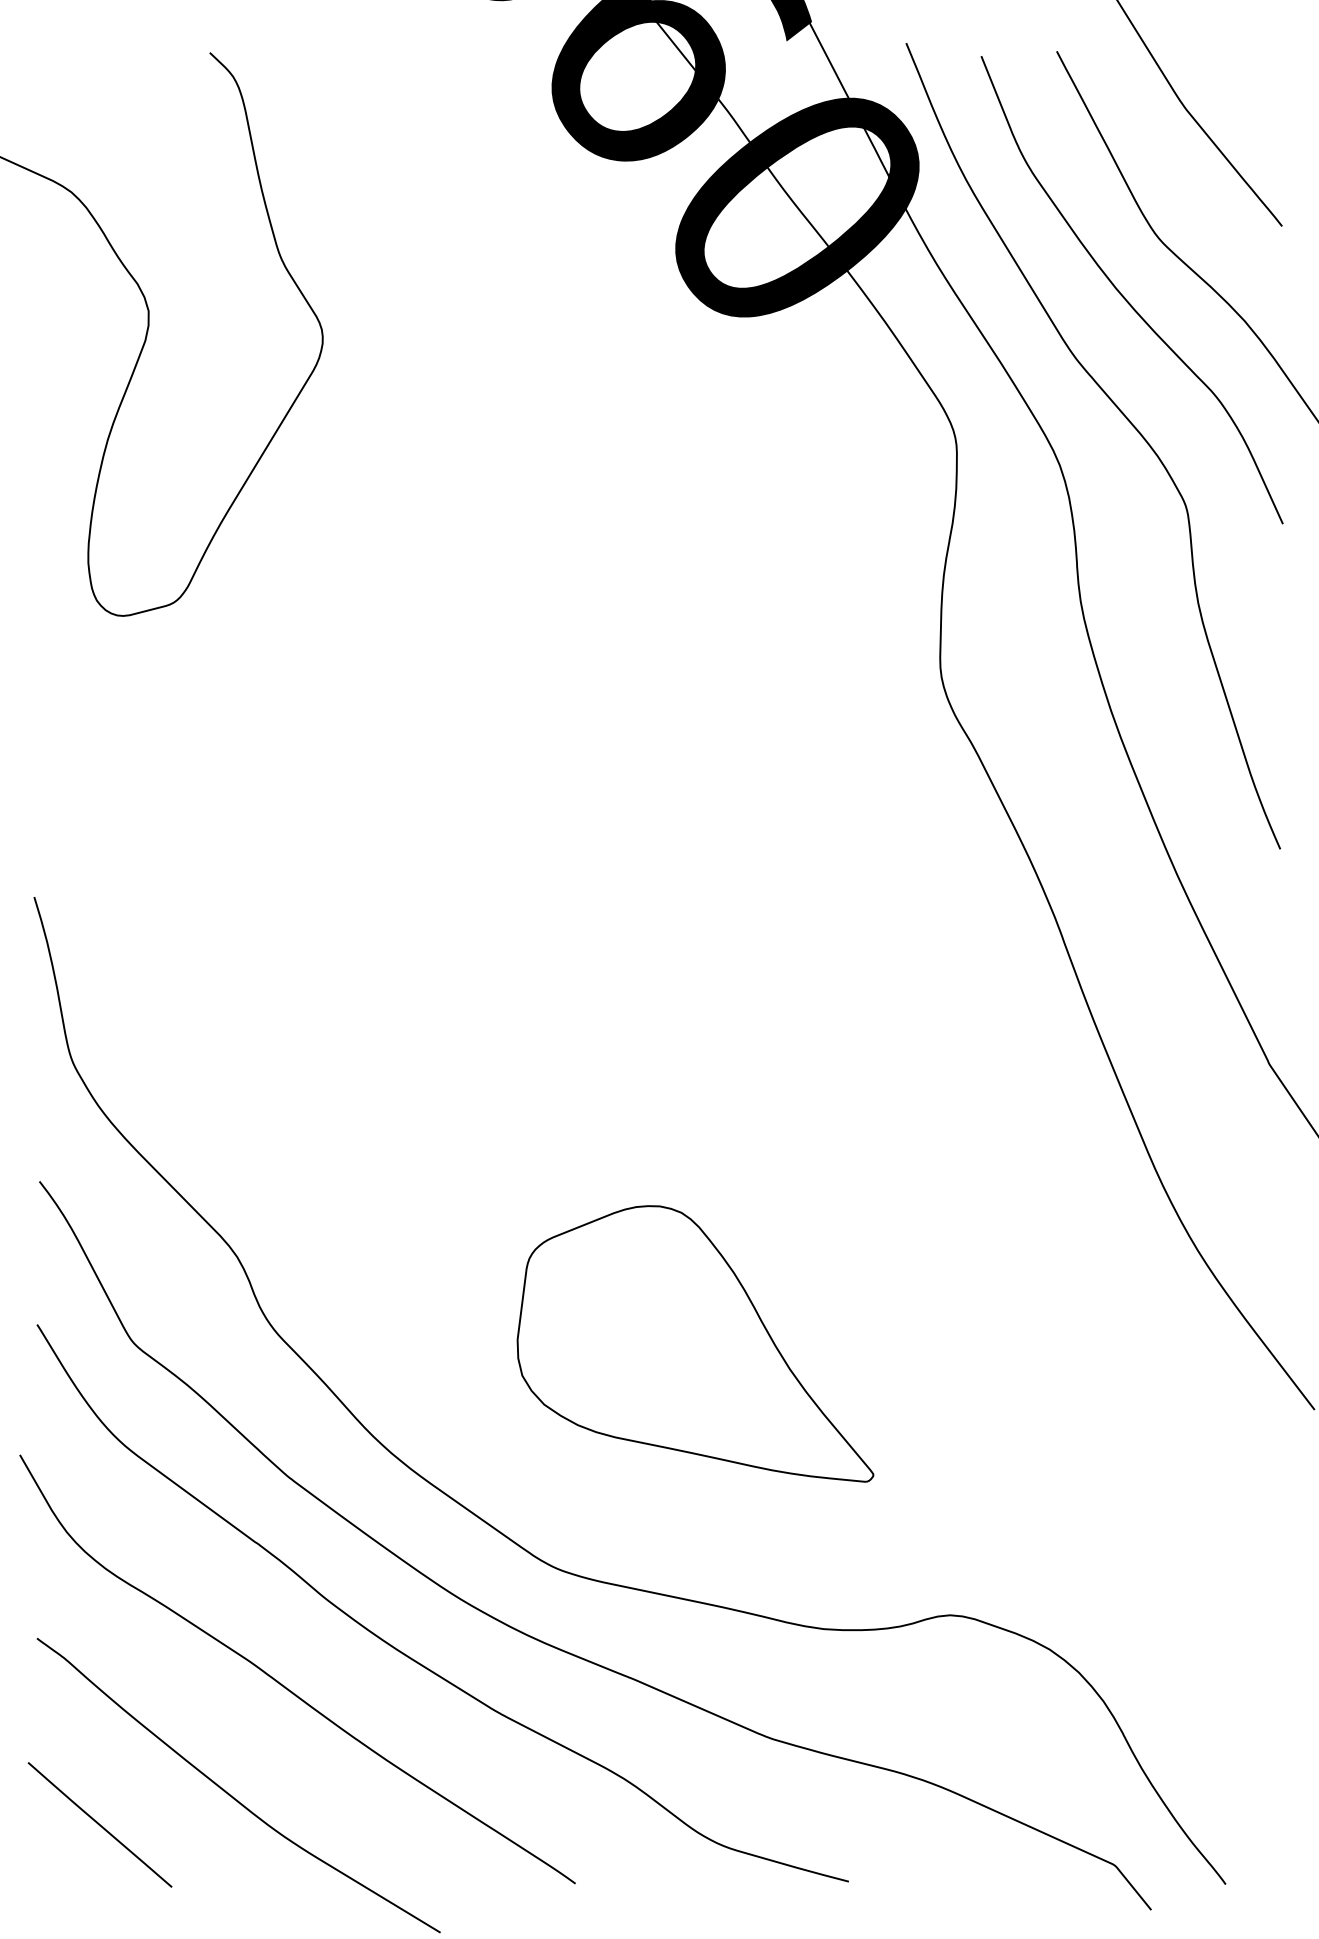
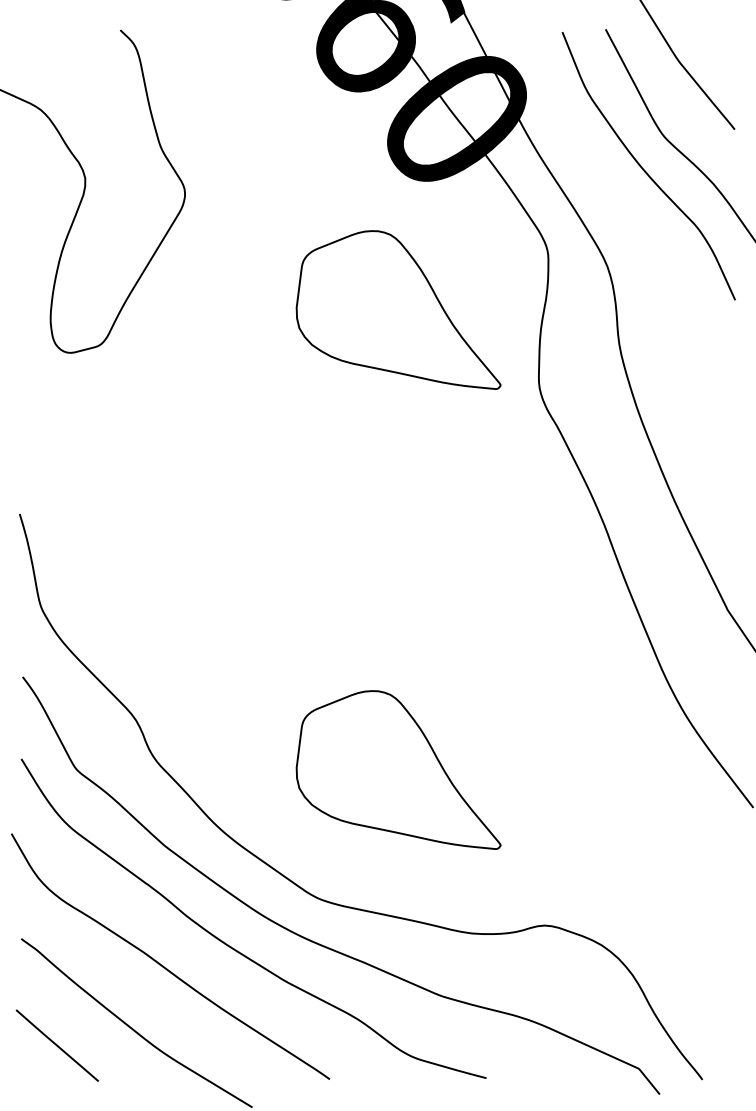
curve: (1122, 416) -> (643, 238), removed
part: (695, 540) -> (398, 309), added

